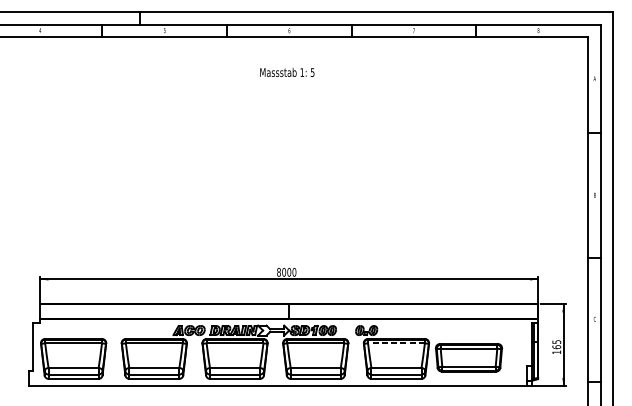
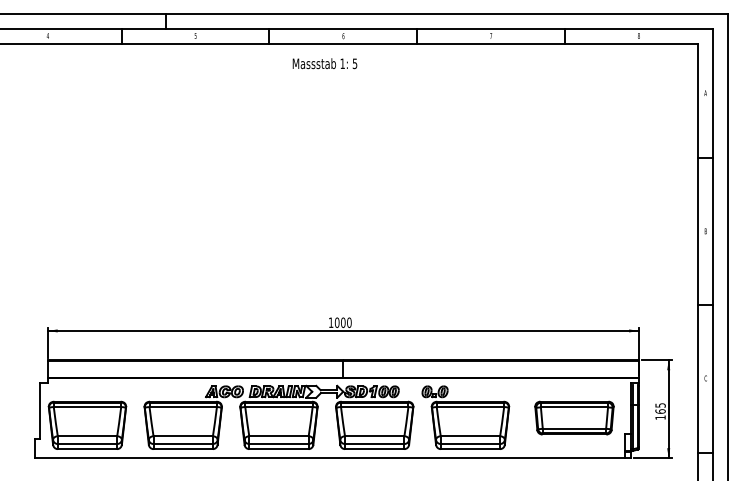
text: (286, 72) -> (324, 63), moved
text: (278, 272) -> (330, 322), 8000 -> 1000
line: (396, 343) -> (470, 407), dashed -> solid
part: (469, 357) -> (574, 417), moved

